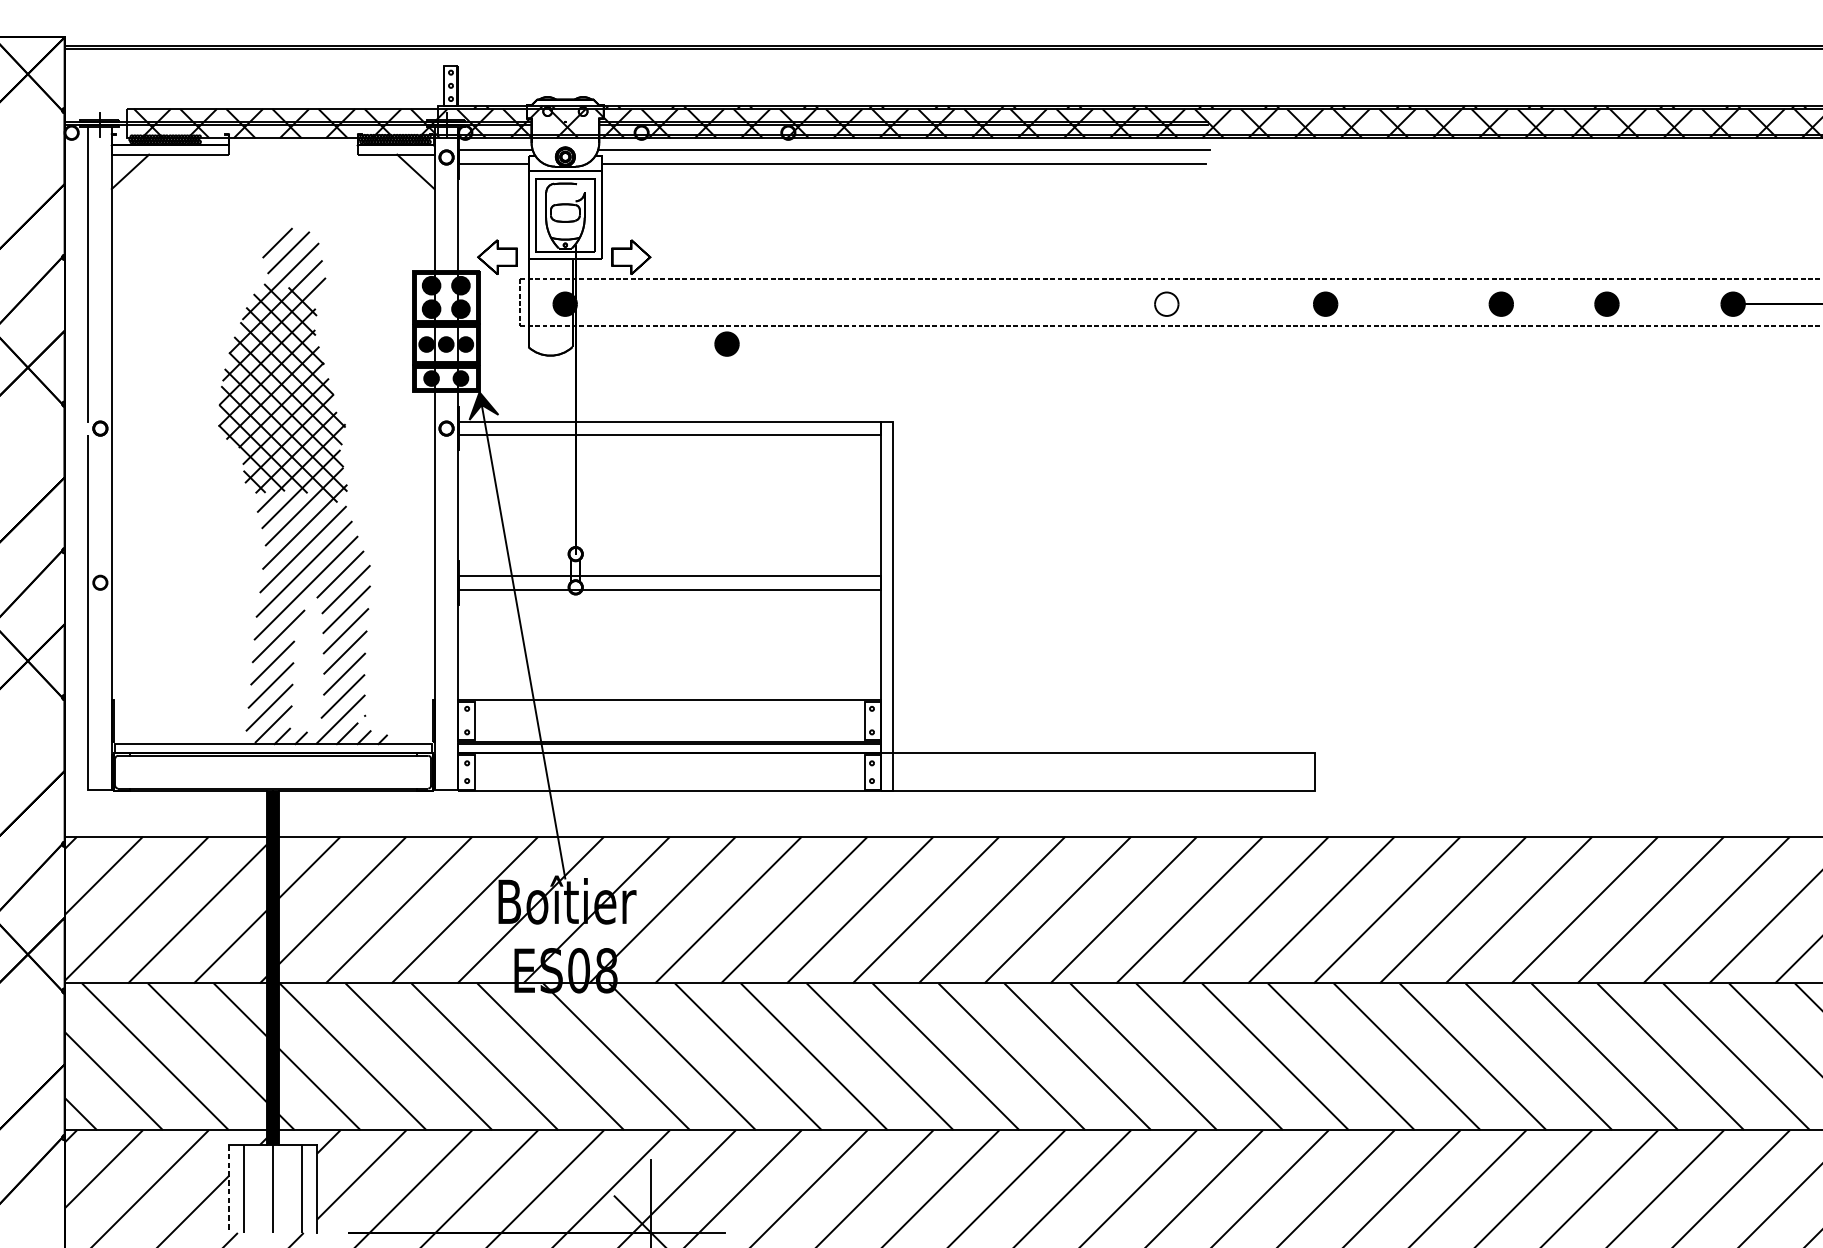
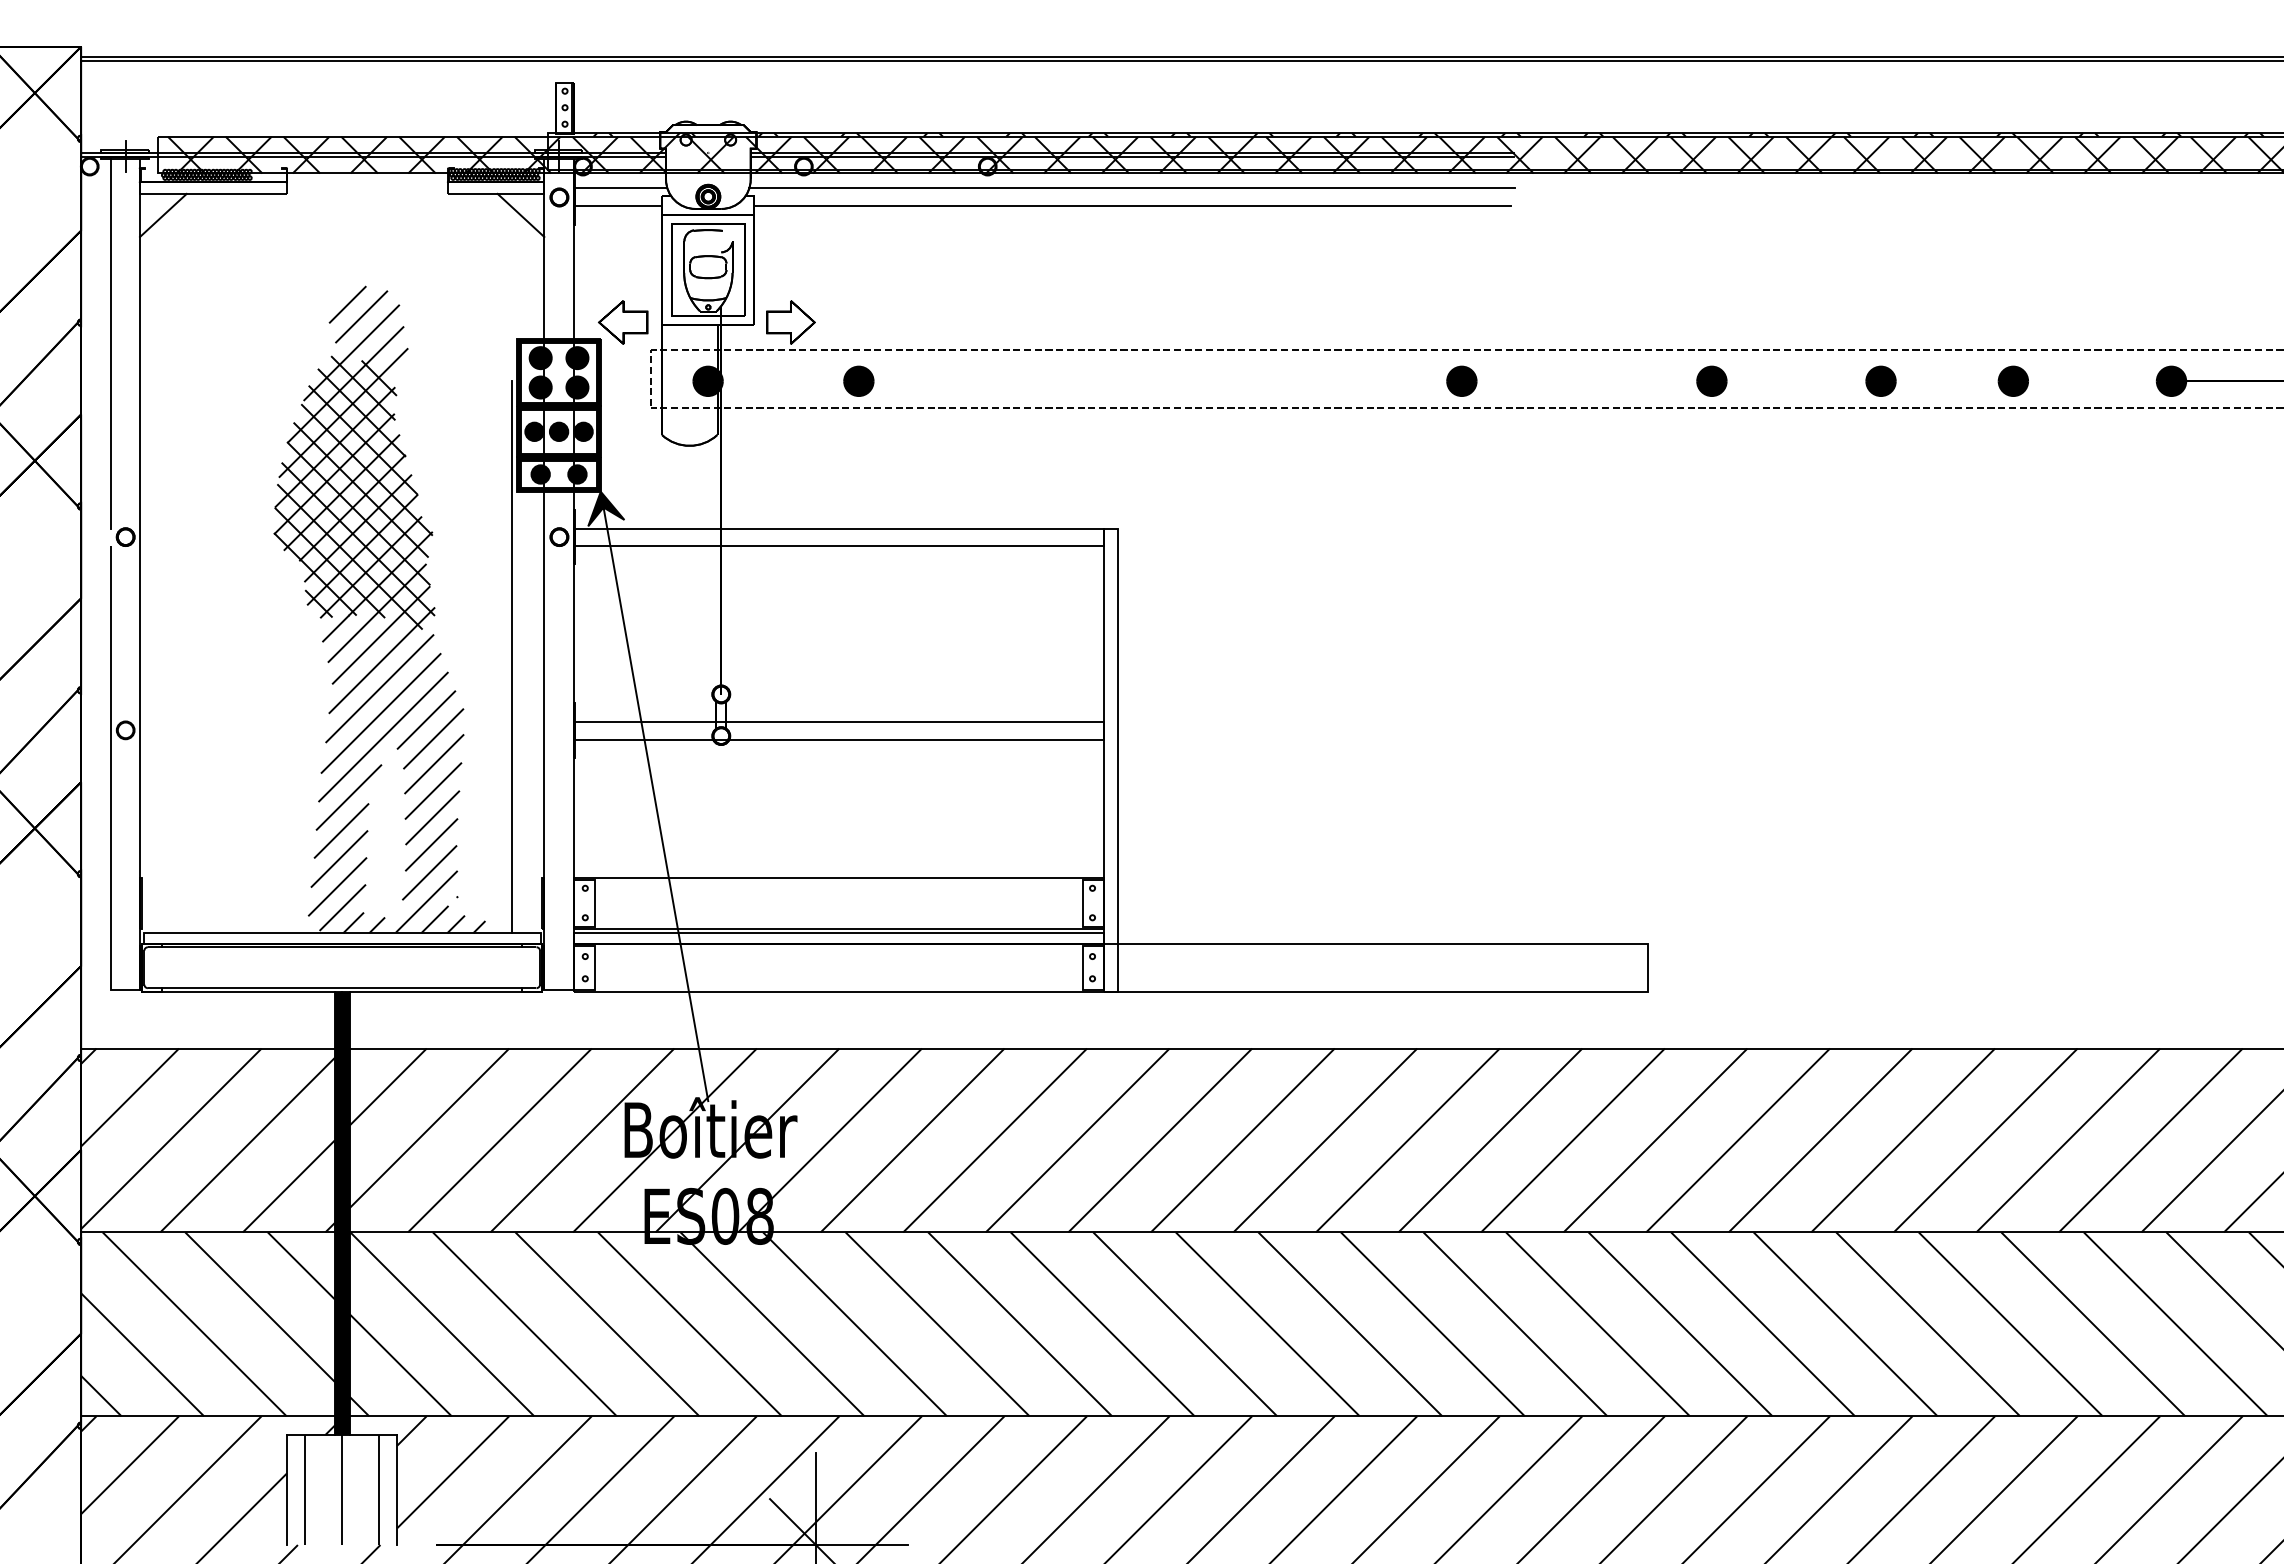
part: (1325, 303) -> (1711, 380), moved
fill: (1166, 304) -> (1461, 381), added
part: (726, 343) -> (858, 380), moved
line: (409, 523) -> (512, 656), added
line: (229, 1189) -> (287, 1490), dashed -> solid

